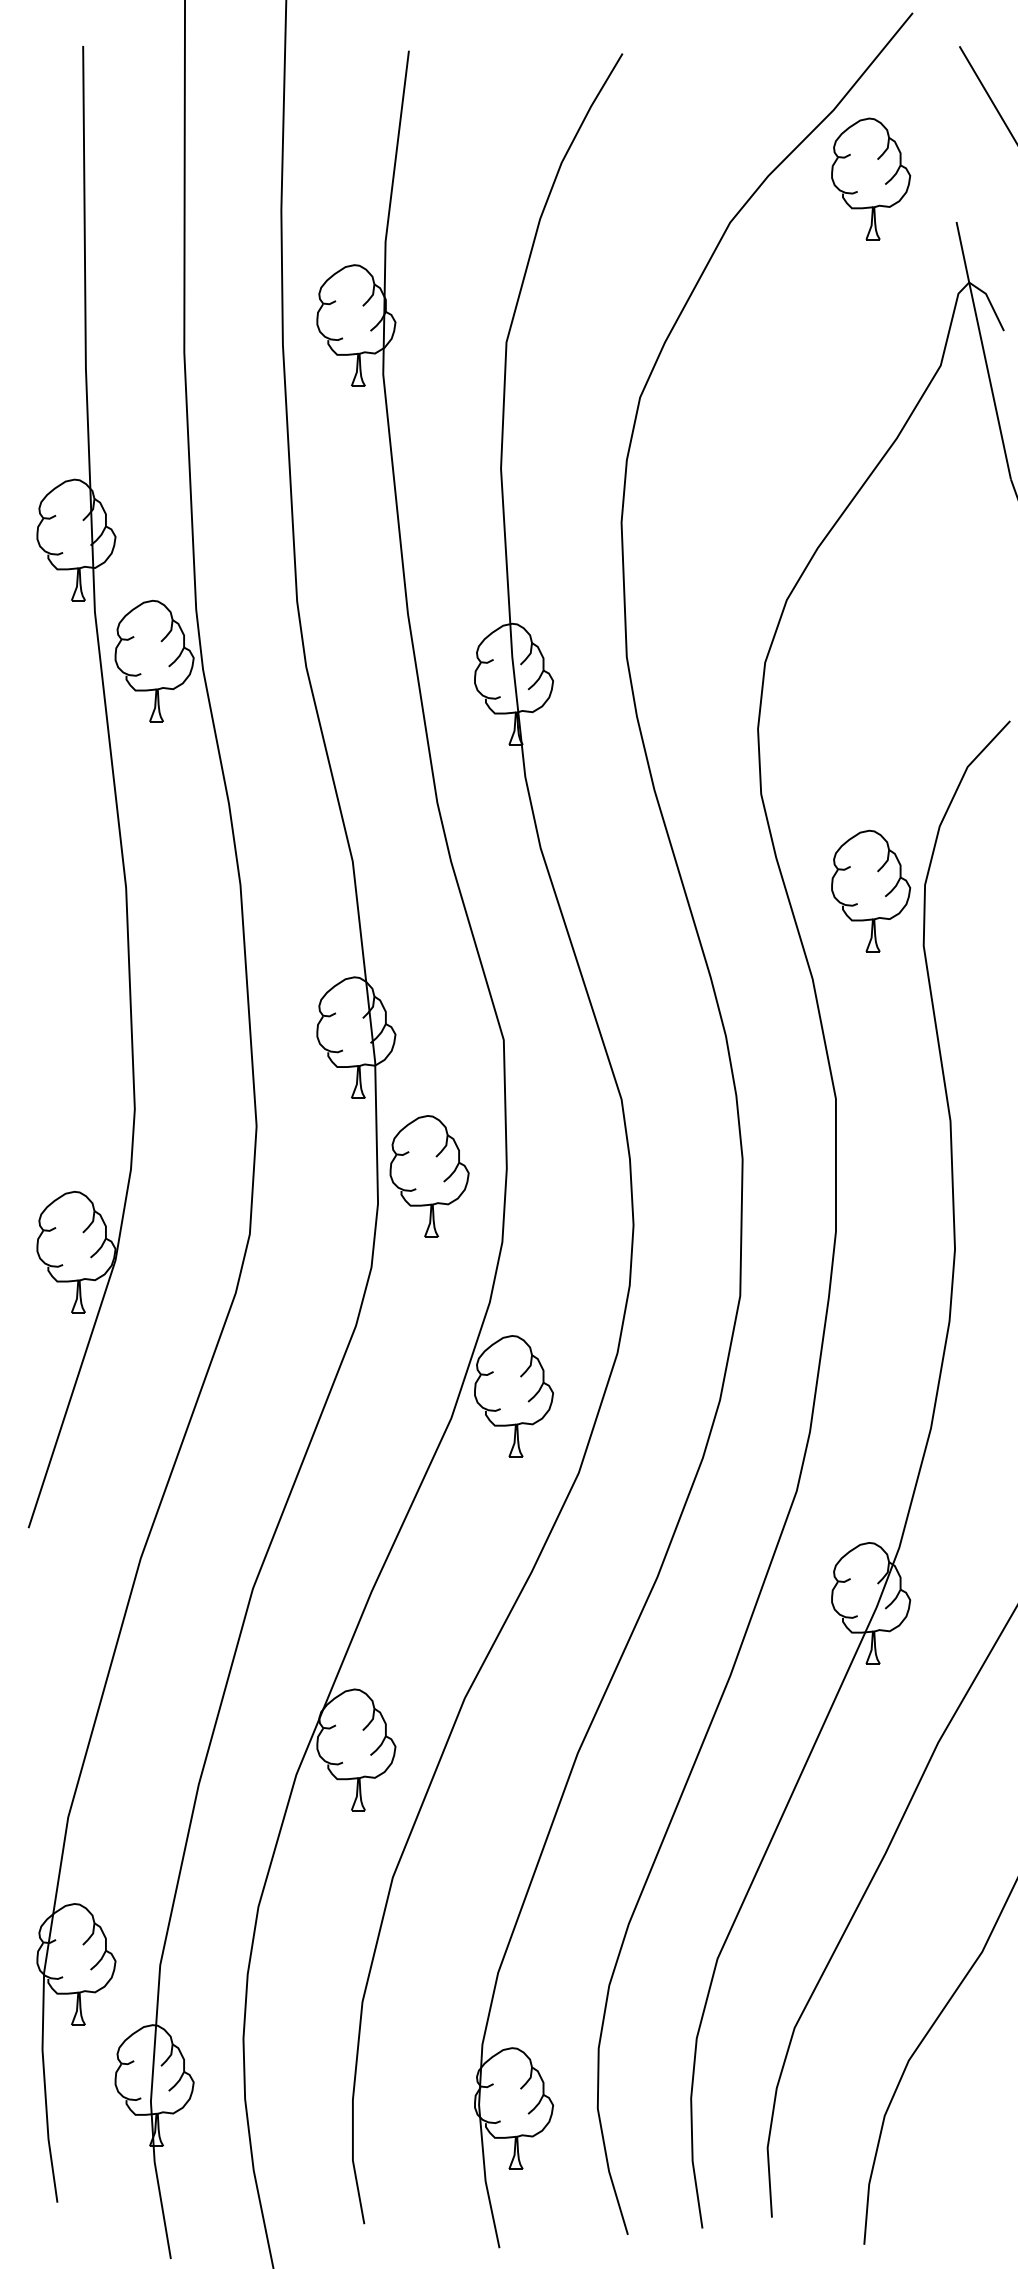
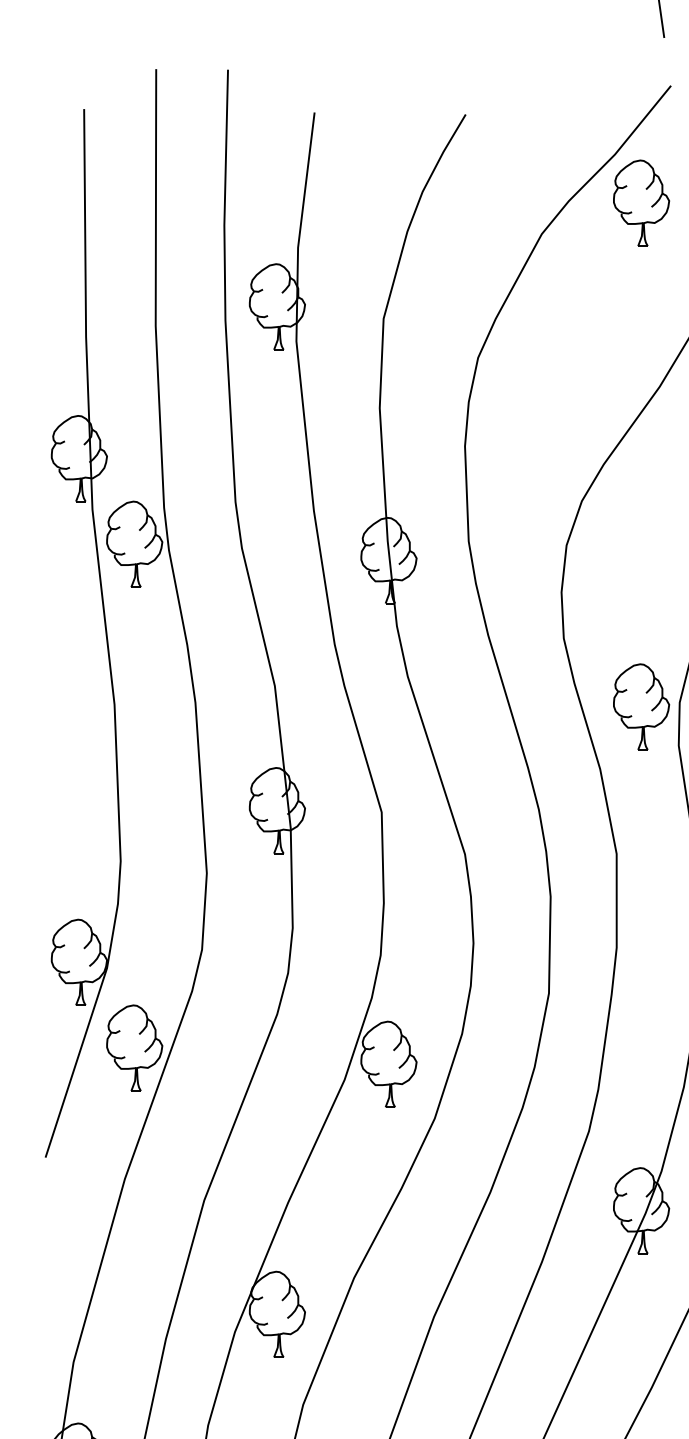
part: (429, 1176) -> (134, 1048), moved

